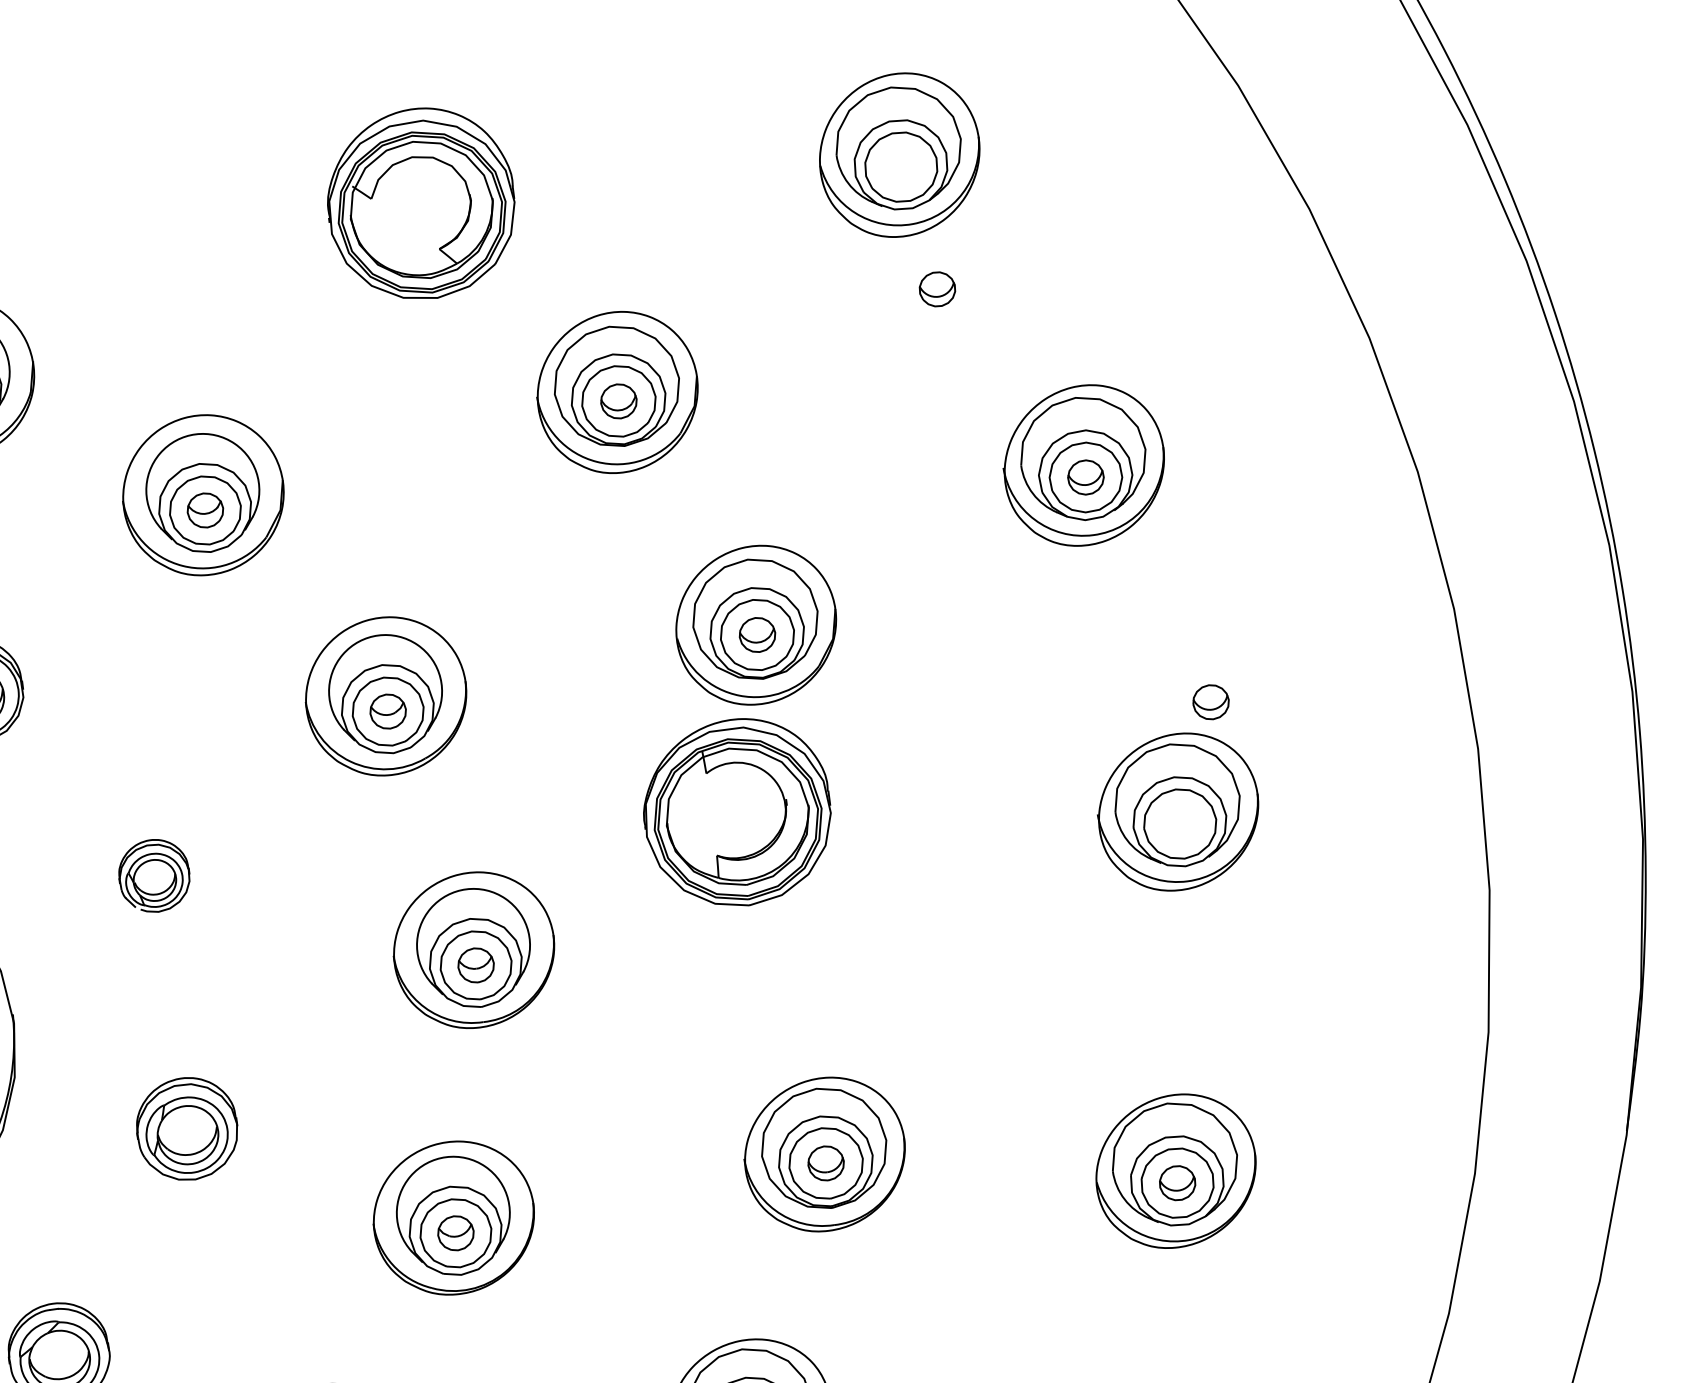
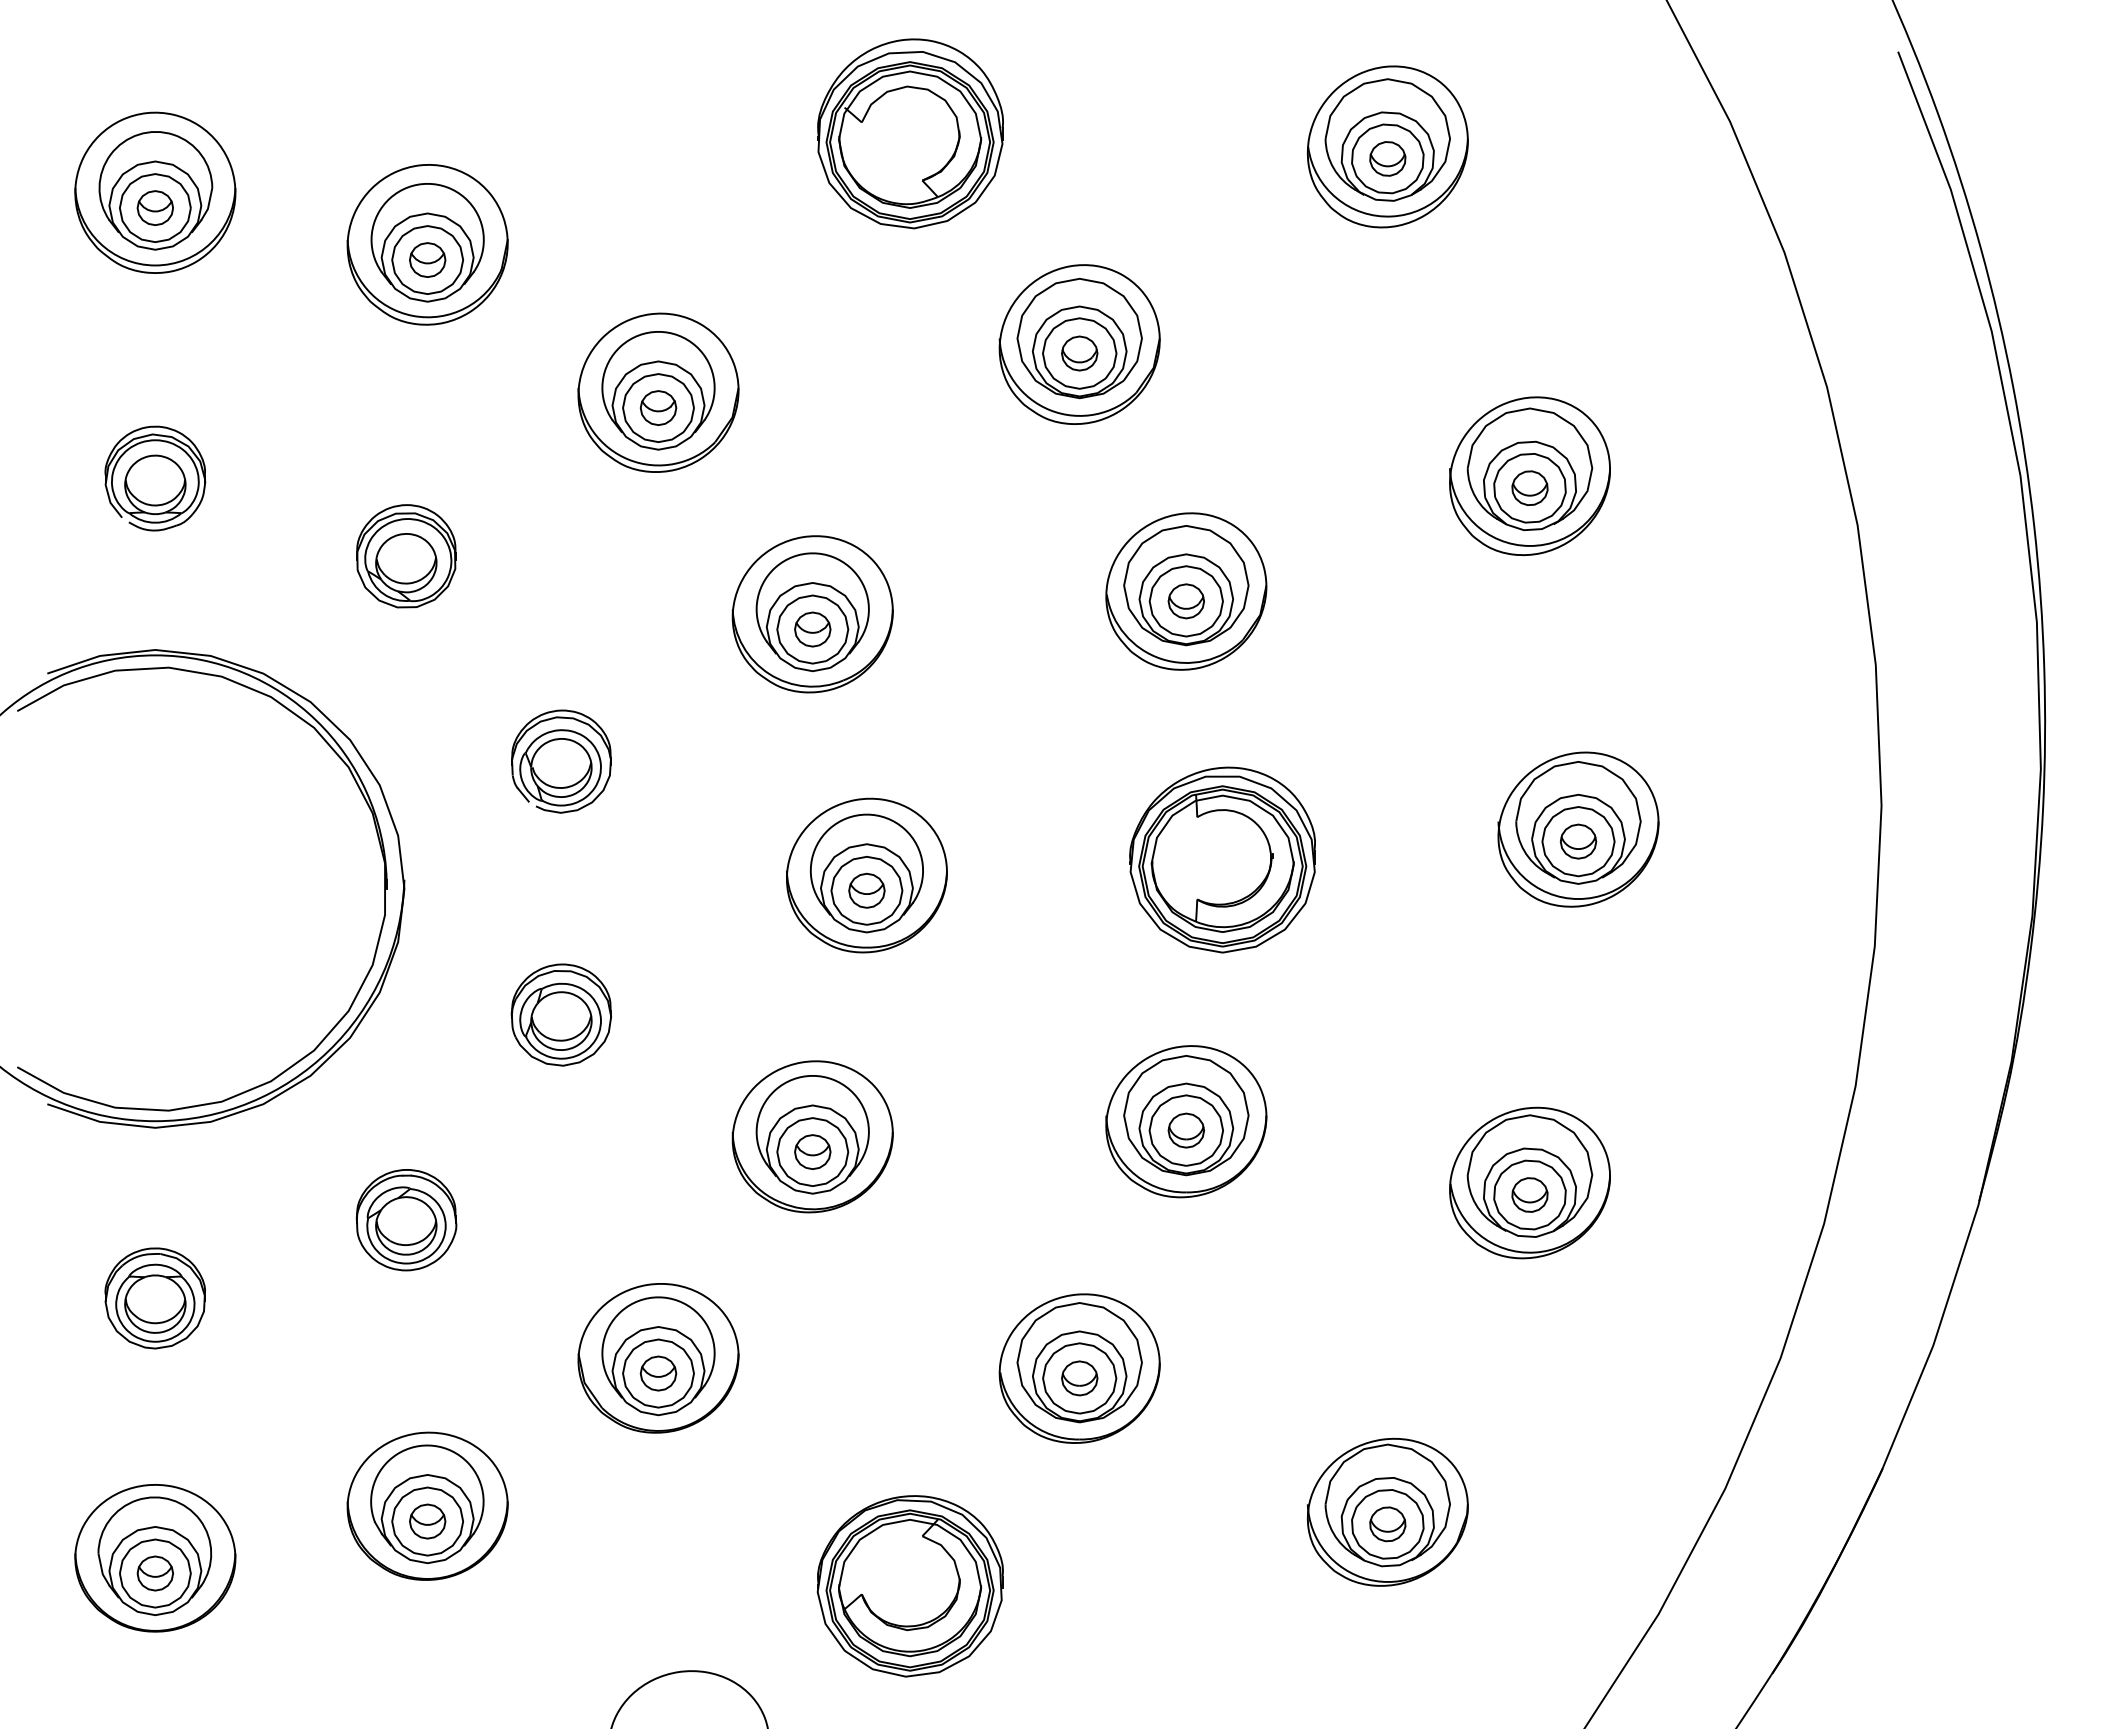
part: (937, 288) -> (1387, 158), moved
part: (1211, 702) -> (1578, 841), moved
part: (737, 812) -> (1222, 859), moved
part: (154, 875) -> (561, 761), size x1.43

